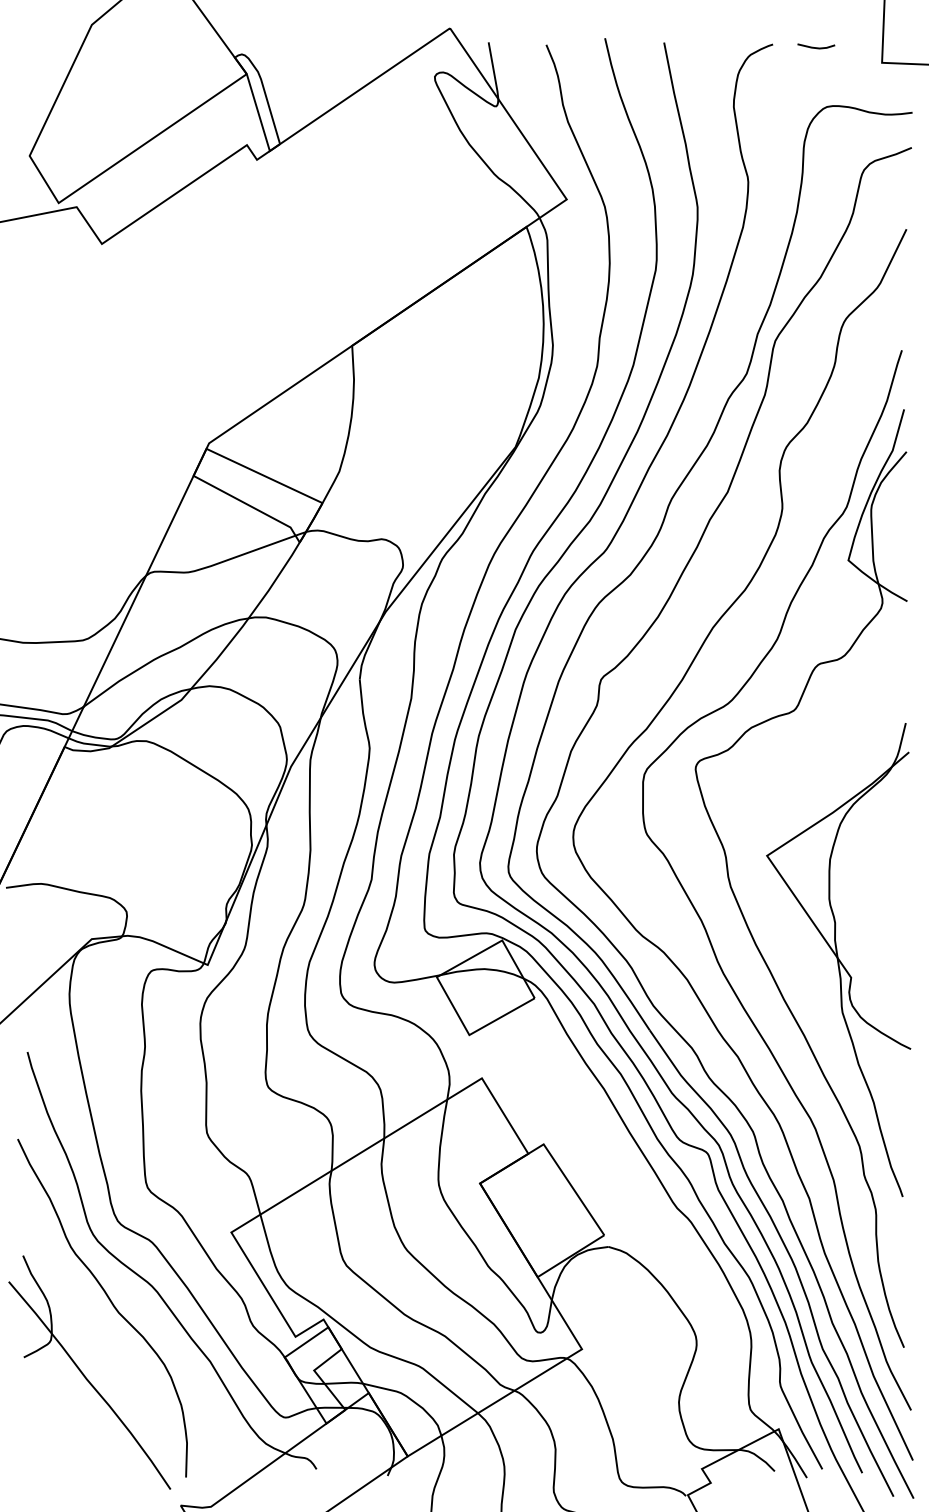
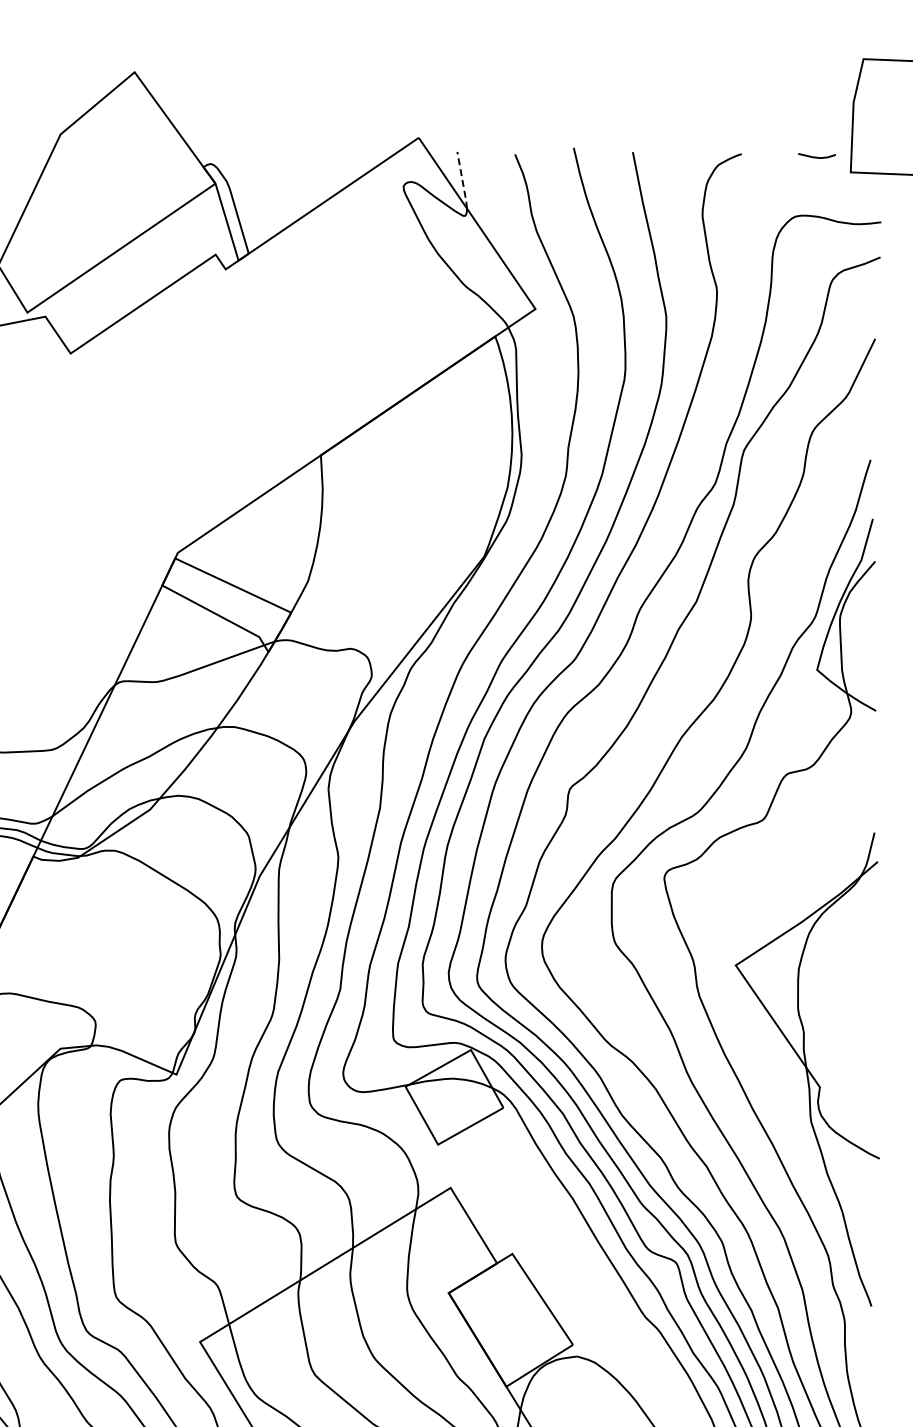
line: (816, 47) -> (817, 157), moved
line: (493, 70) -> (462, 180), solid -> dashed

